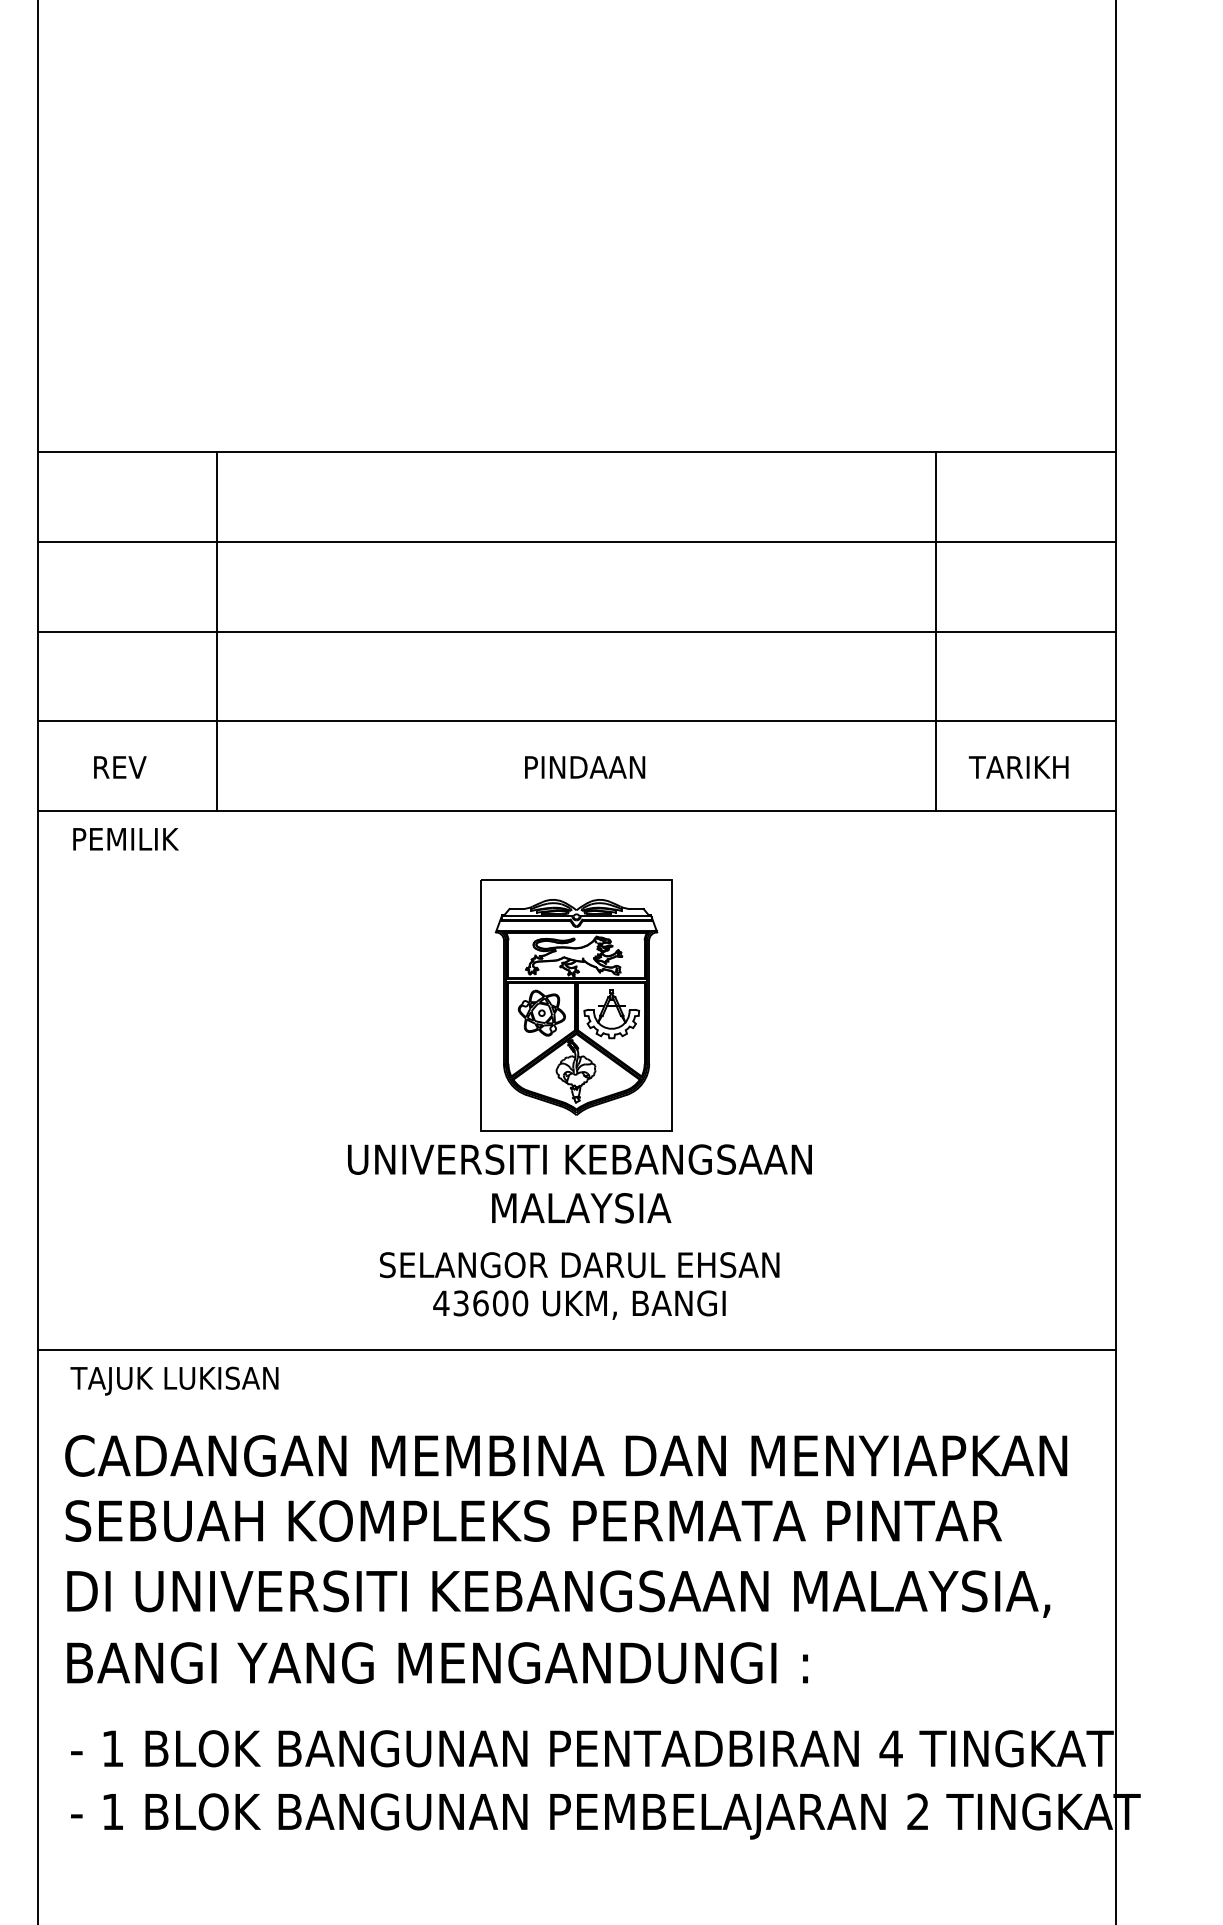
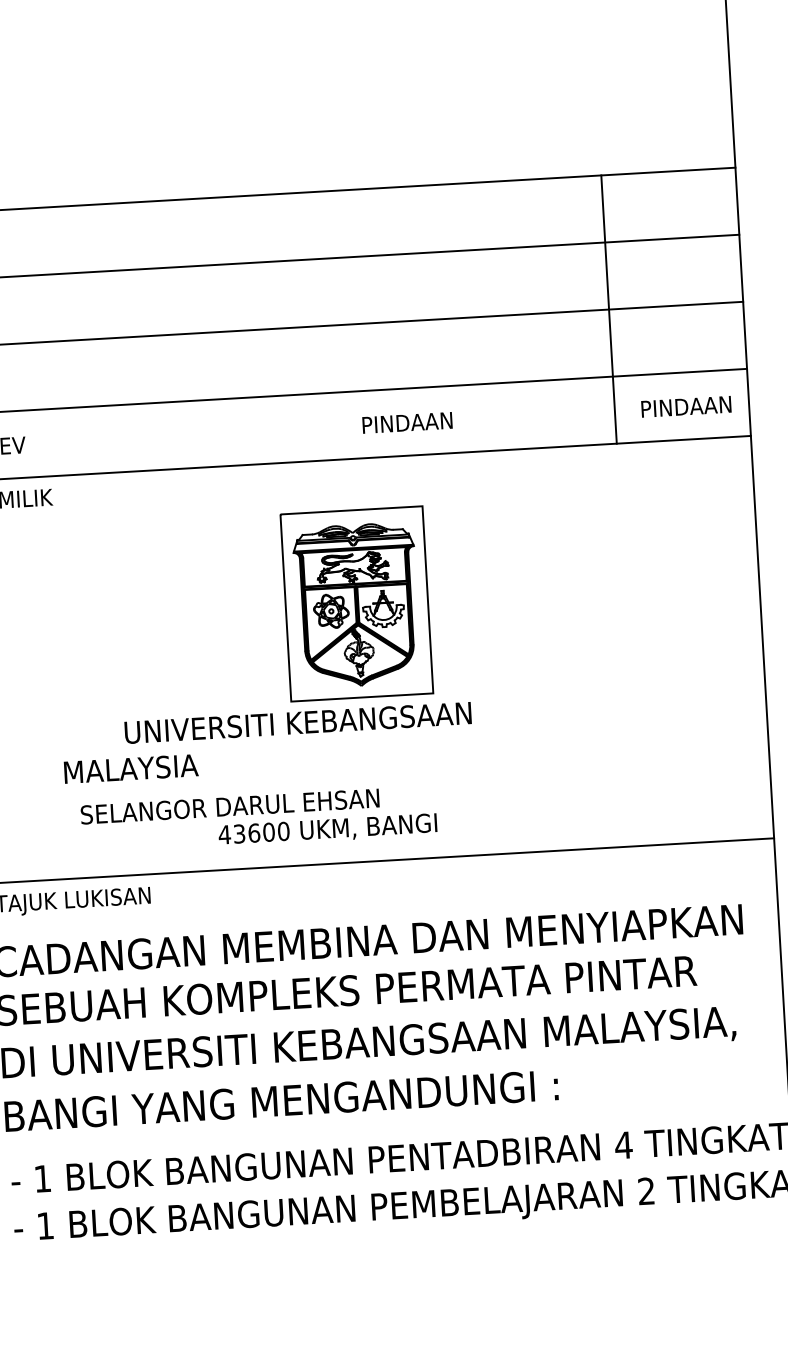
line: (217, 631) -> (72, 340), removed
text: (585, 767) -> (407, 422), moved
text: (1029, 767) -> (684, 406), TARIKH -> PINDAAN
text: (579, 1159) -> (297, 722), moved
text: (581, 1208) -> (131, 769), moved
text: (579, 1265) -> (229, 806), moved
text: (579, 1304) -> (327, 829), moved

